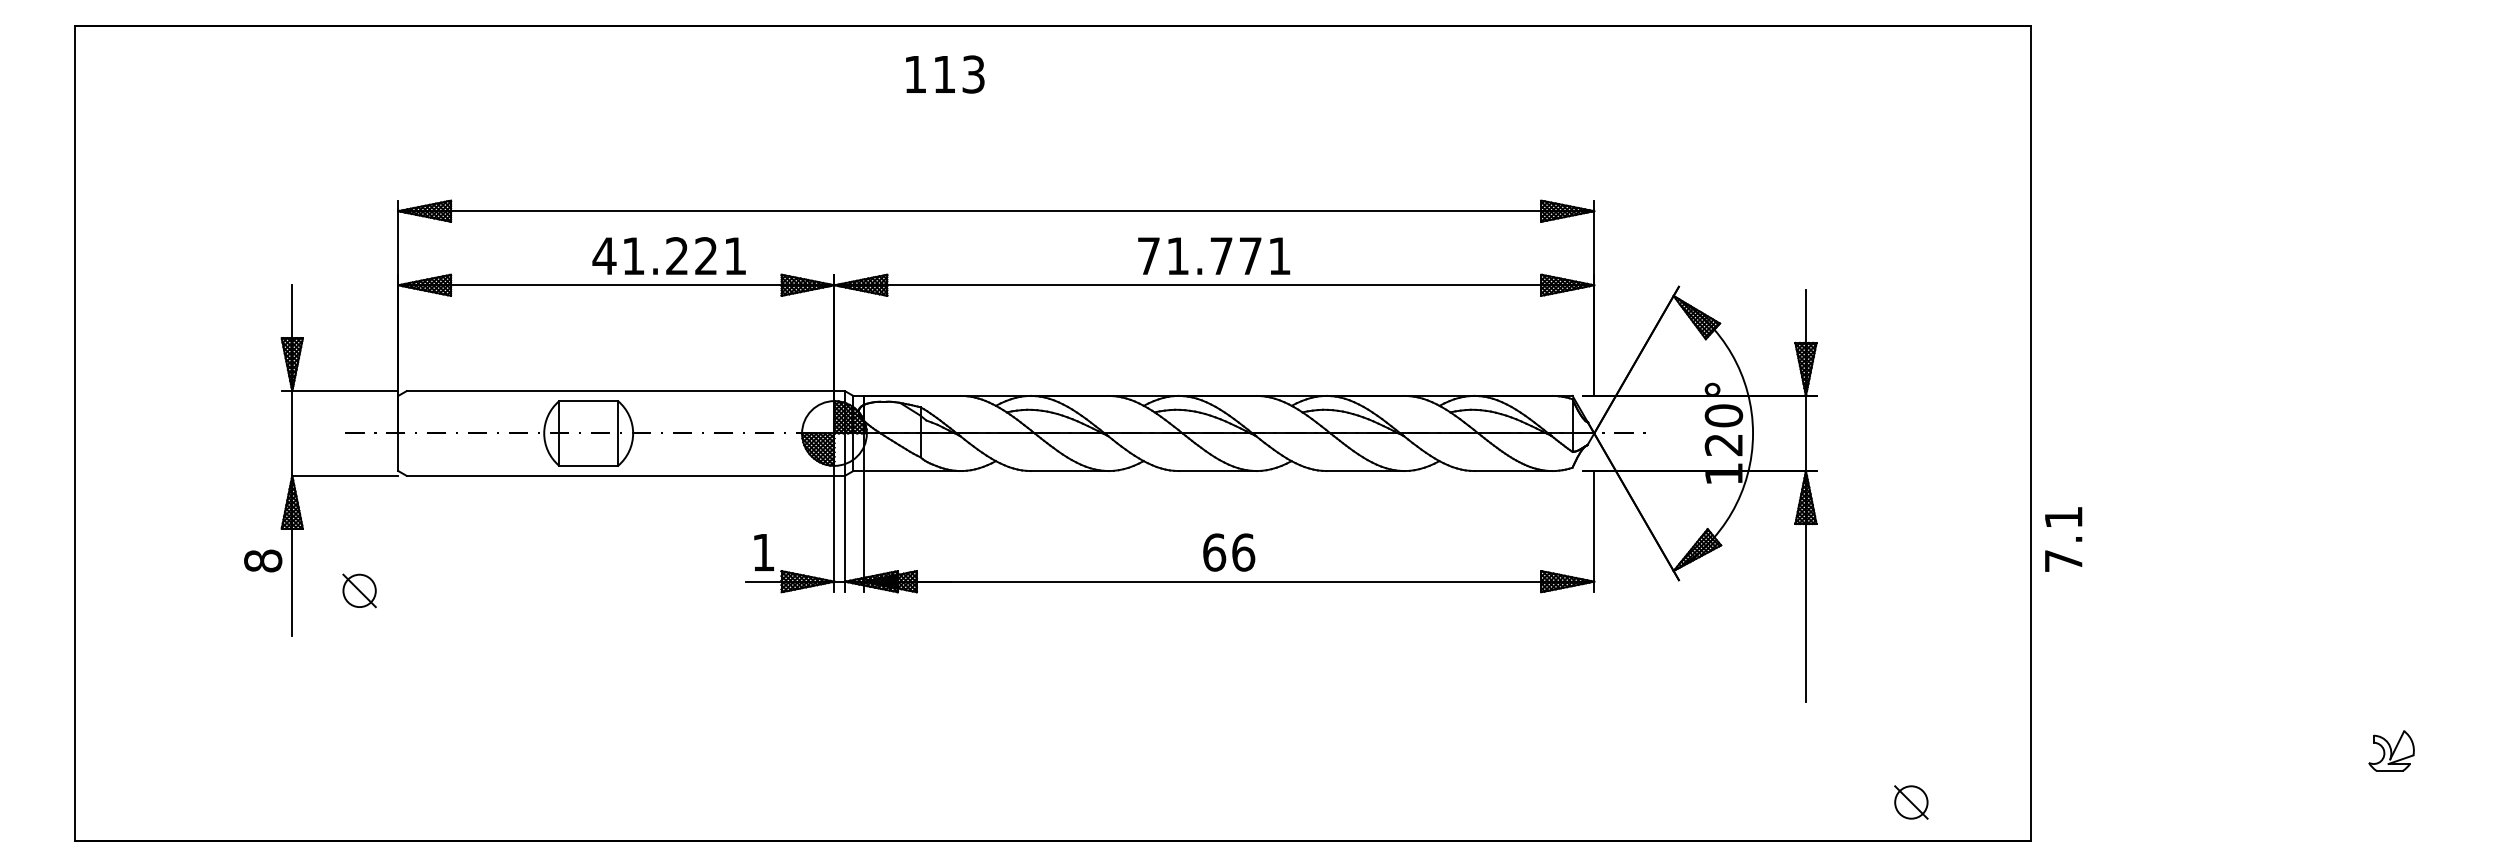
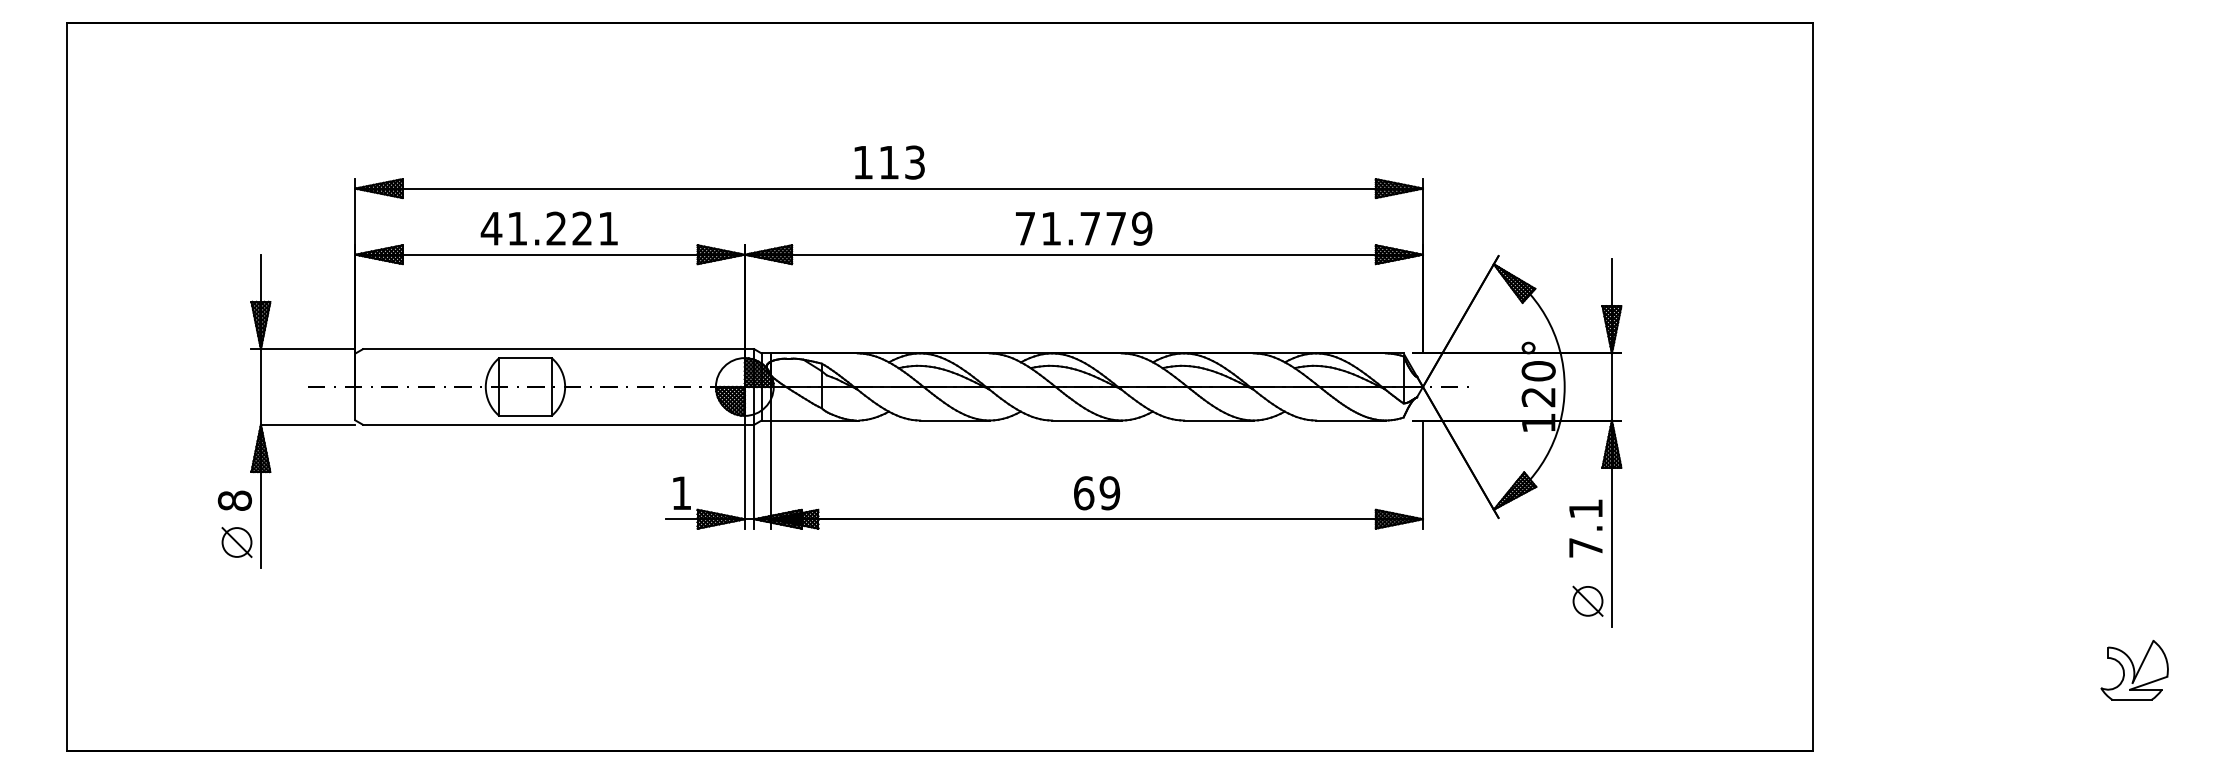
text: (945, 74) -> (889, 162), moved
text: (668, 255) -> (548, 228), moved
text: (1280, 255) -> (1142, 228), 71.771 -> 71.779
text: (2063, 539) -> (1585, 528), moved
text: (1243, 552) -> (1109, 493), 66 -> 69
part: (359, 590) -> (236, 542), moved
part: (2391, 751) -> (2134, 670), size x1.67
part: (1910, 801) -> (1587, 600), moved

